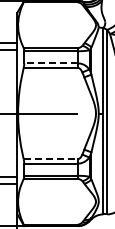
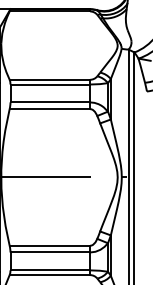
line: (50, 63) -> (49, 102), dashed -> solid
line: (50, 159) -> (49, 246), dashed -> solid

